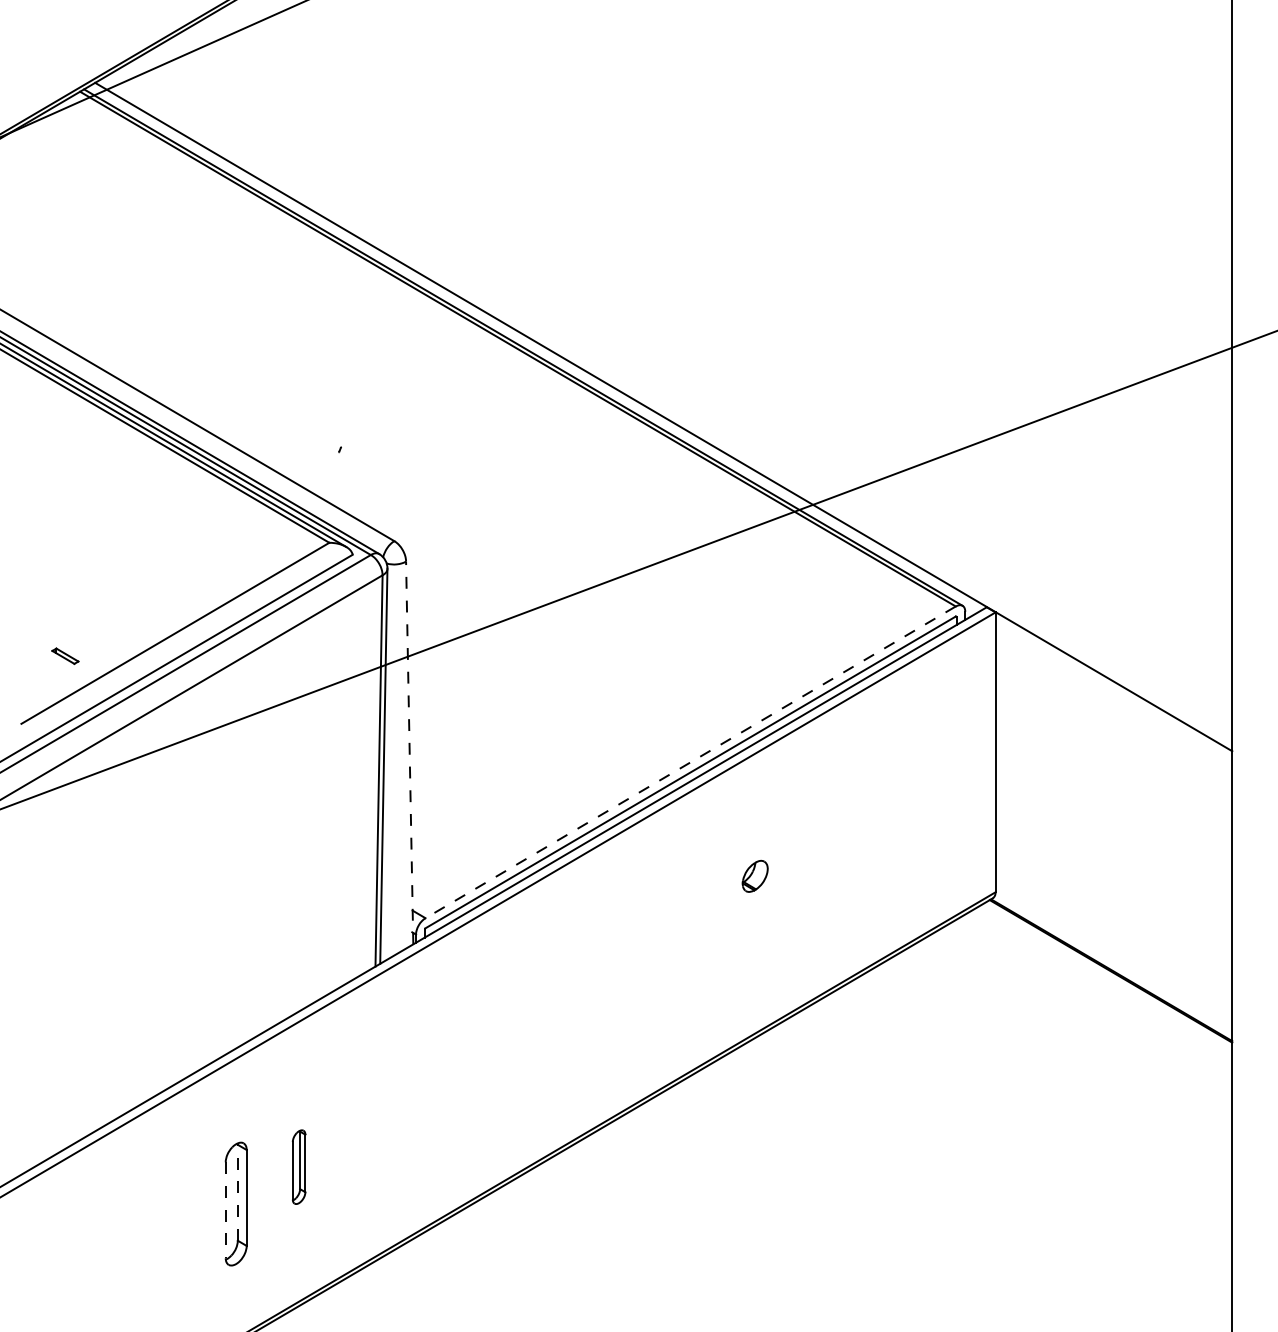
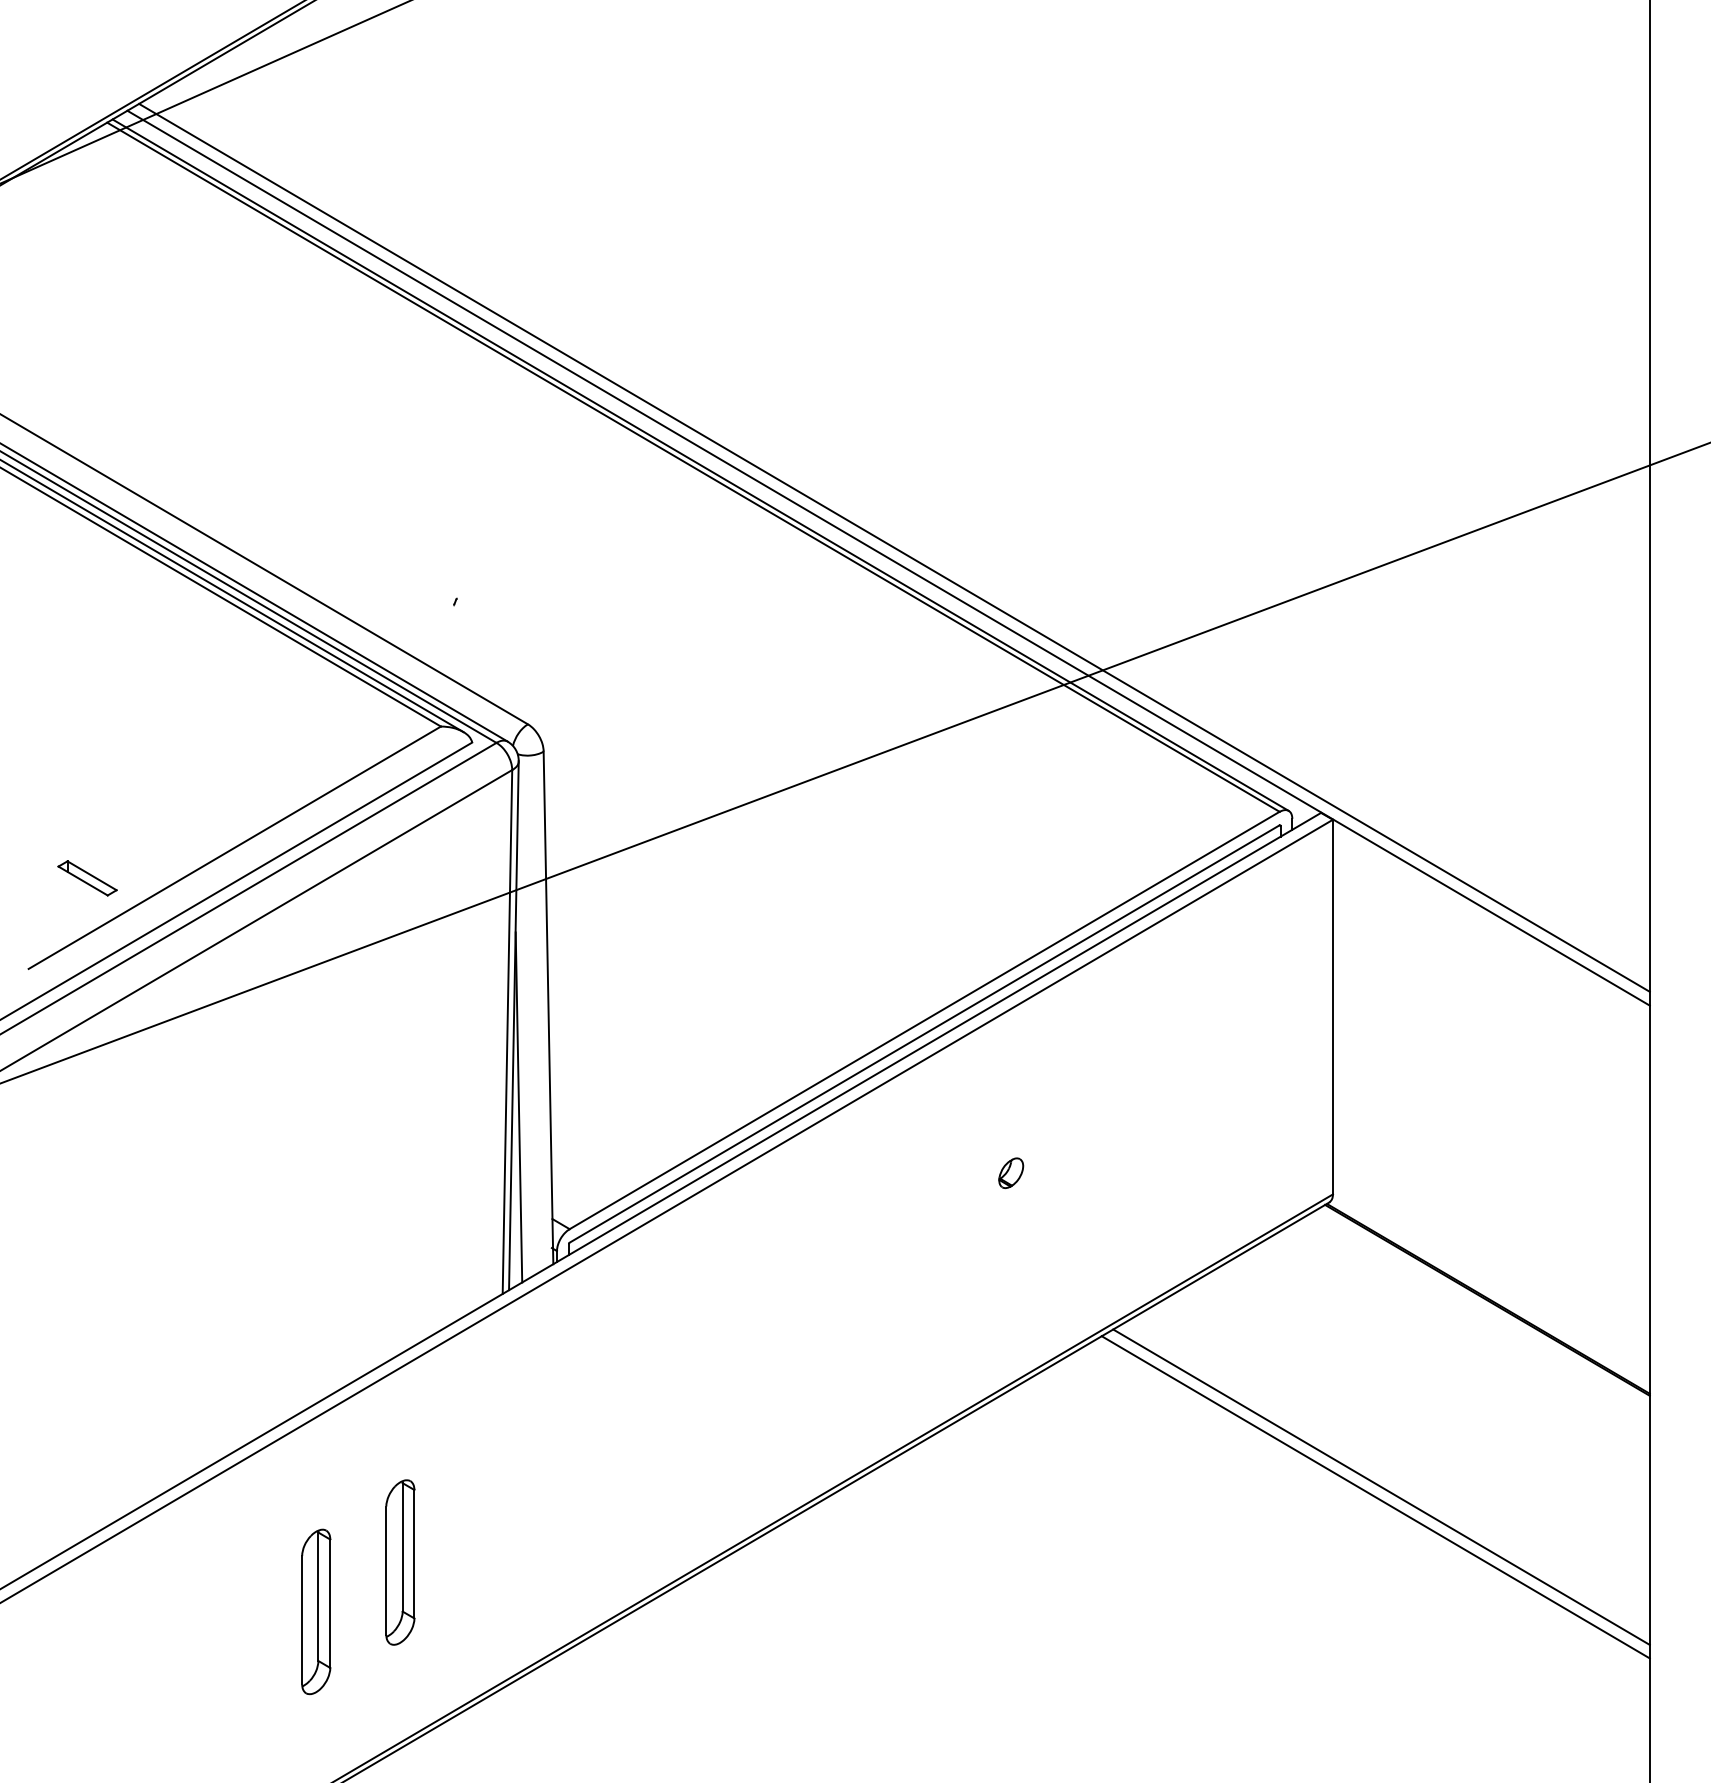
line: (668, 409) -> (894, 547), added
part: (65, 656) -> (87, 878), size x1.67
line: (409, 752) -> (548, 1007), dashed -> solid
line: (690, 762) -> (924, 1020), dashed -> solid
line: (387, 827) -> (518, 1107), added
part: (755, 876) -> (1011, 1173), size x0.71
line: (1031, 1110) -> (1381, 1486), added
line: (1027, 1118) -> (1375, 1497), added
part: (299, 1167) -> (400, 1562), size x1.67
line: (237, 1192) -> (318, 1596), dashed -> solid
line: (225, 1210) -> (302, 1620), dashed -> solid

